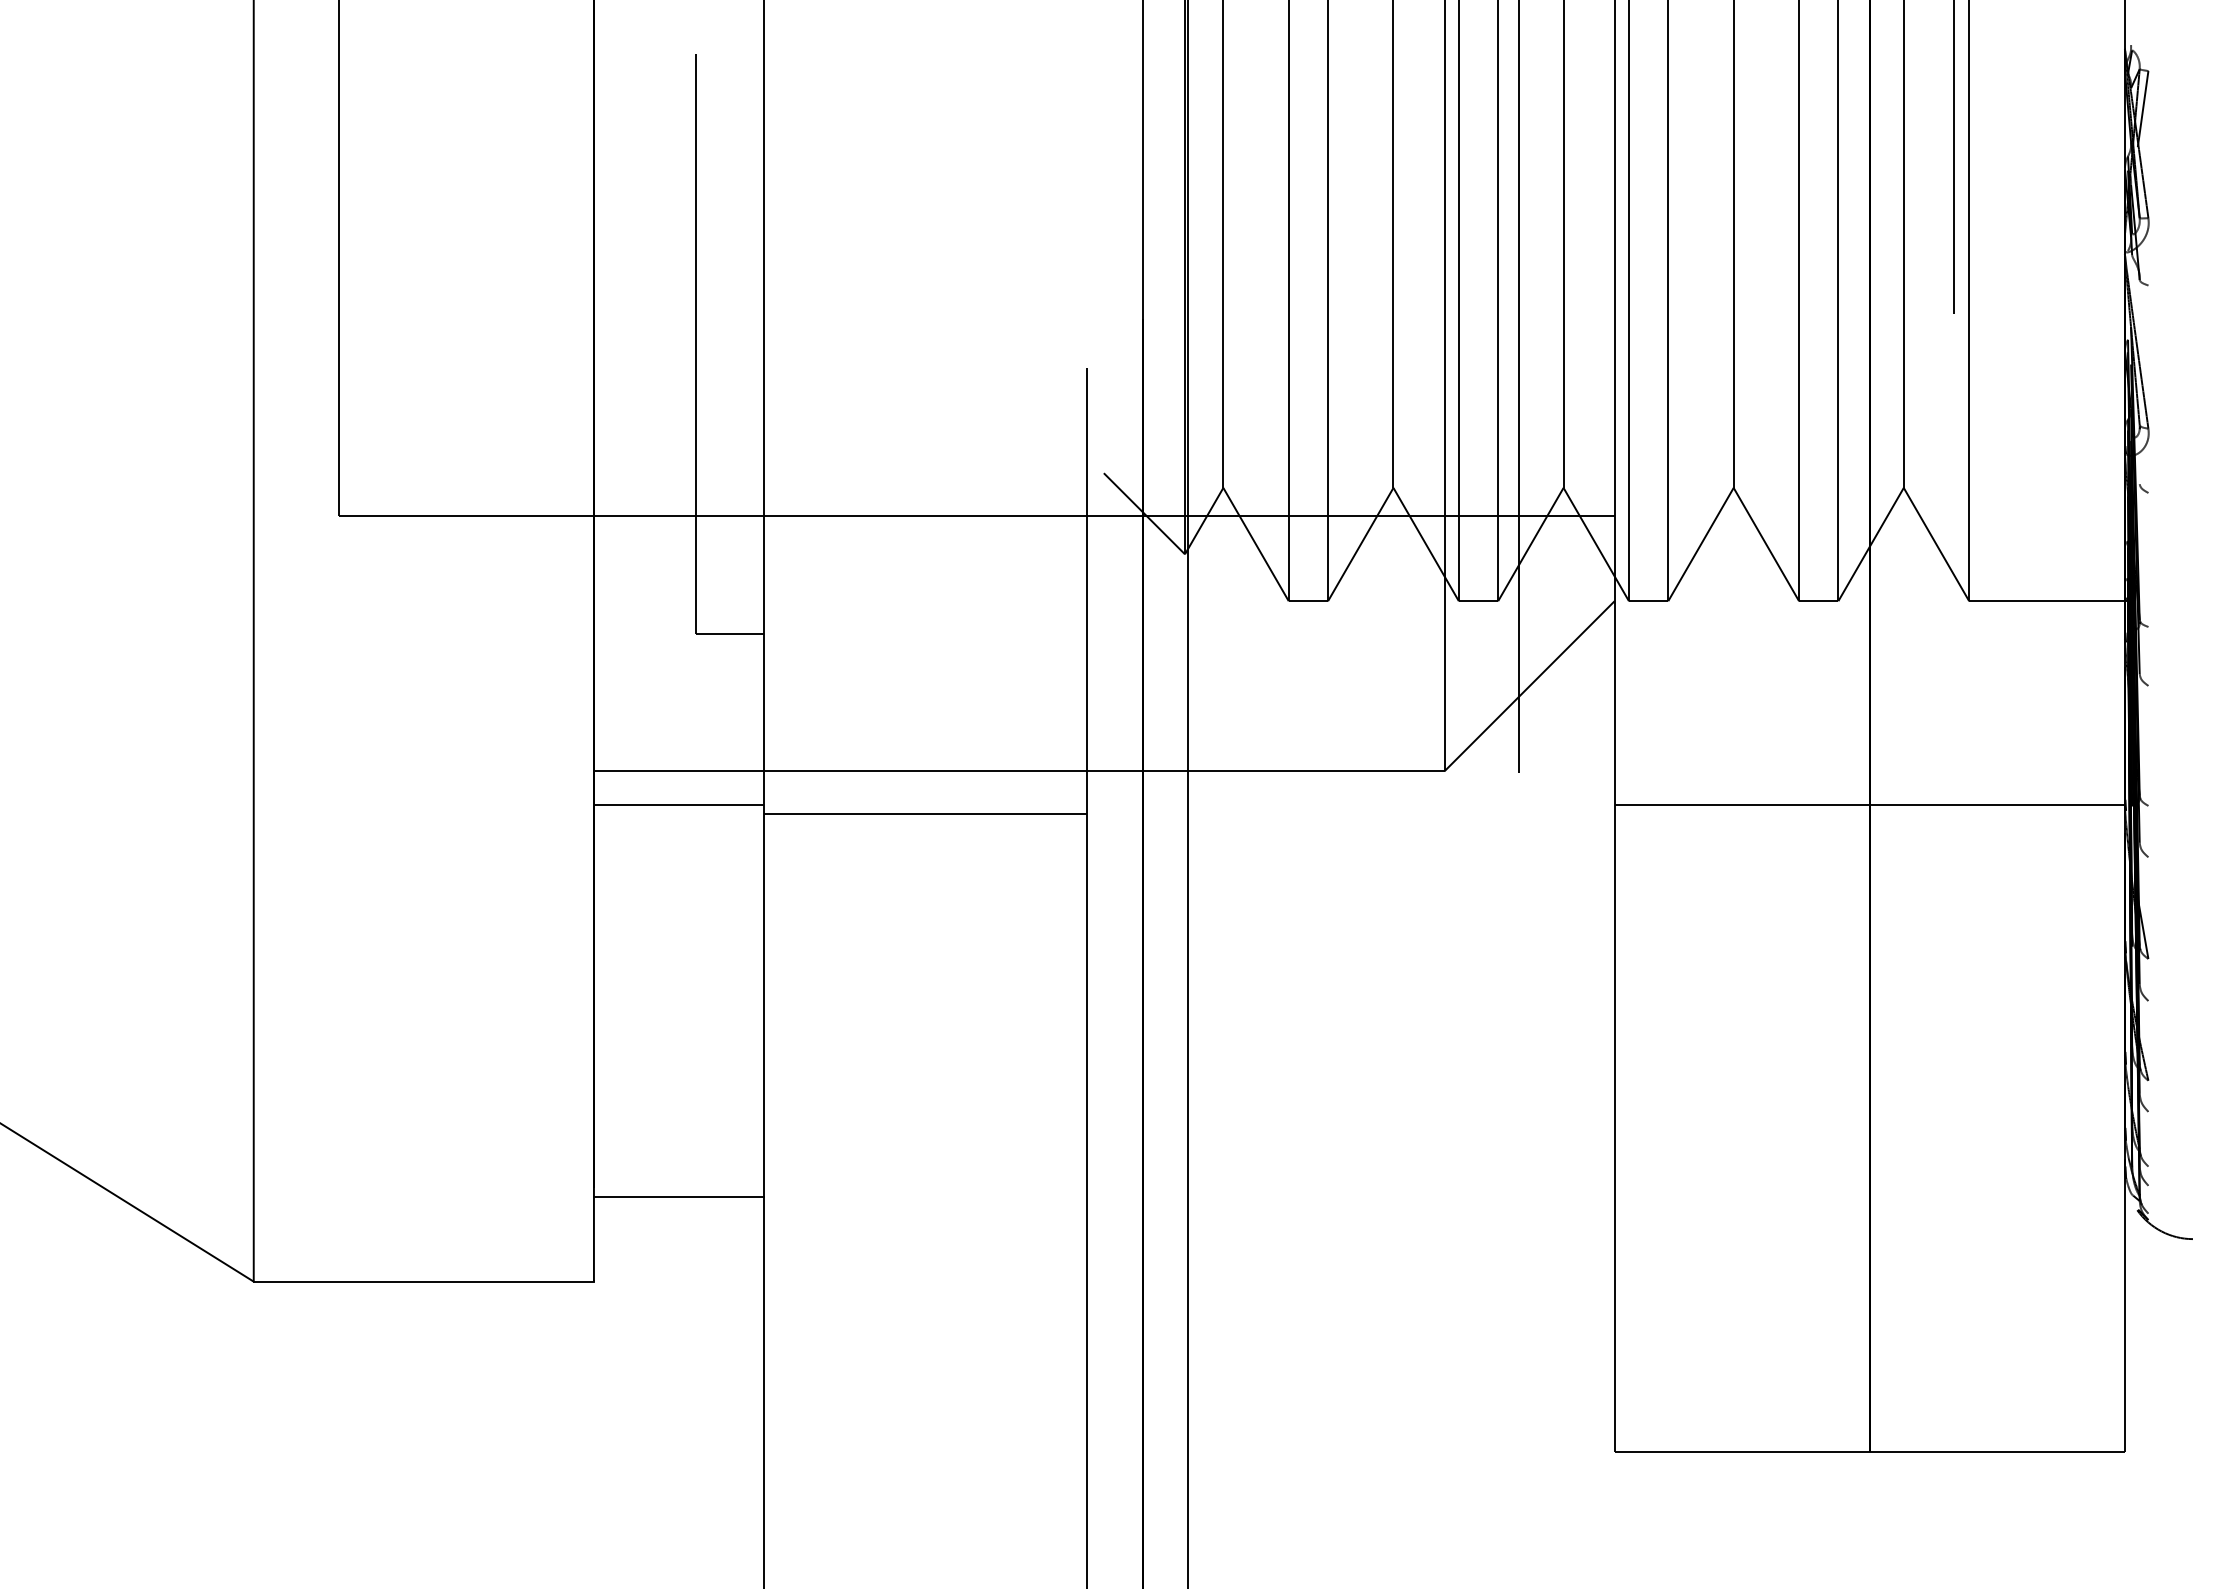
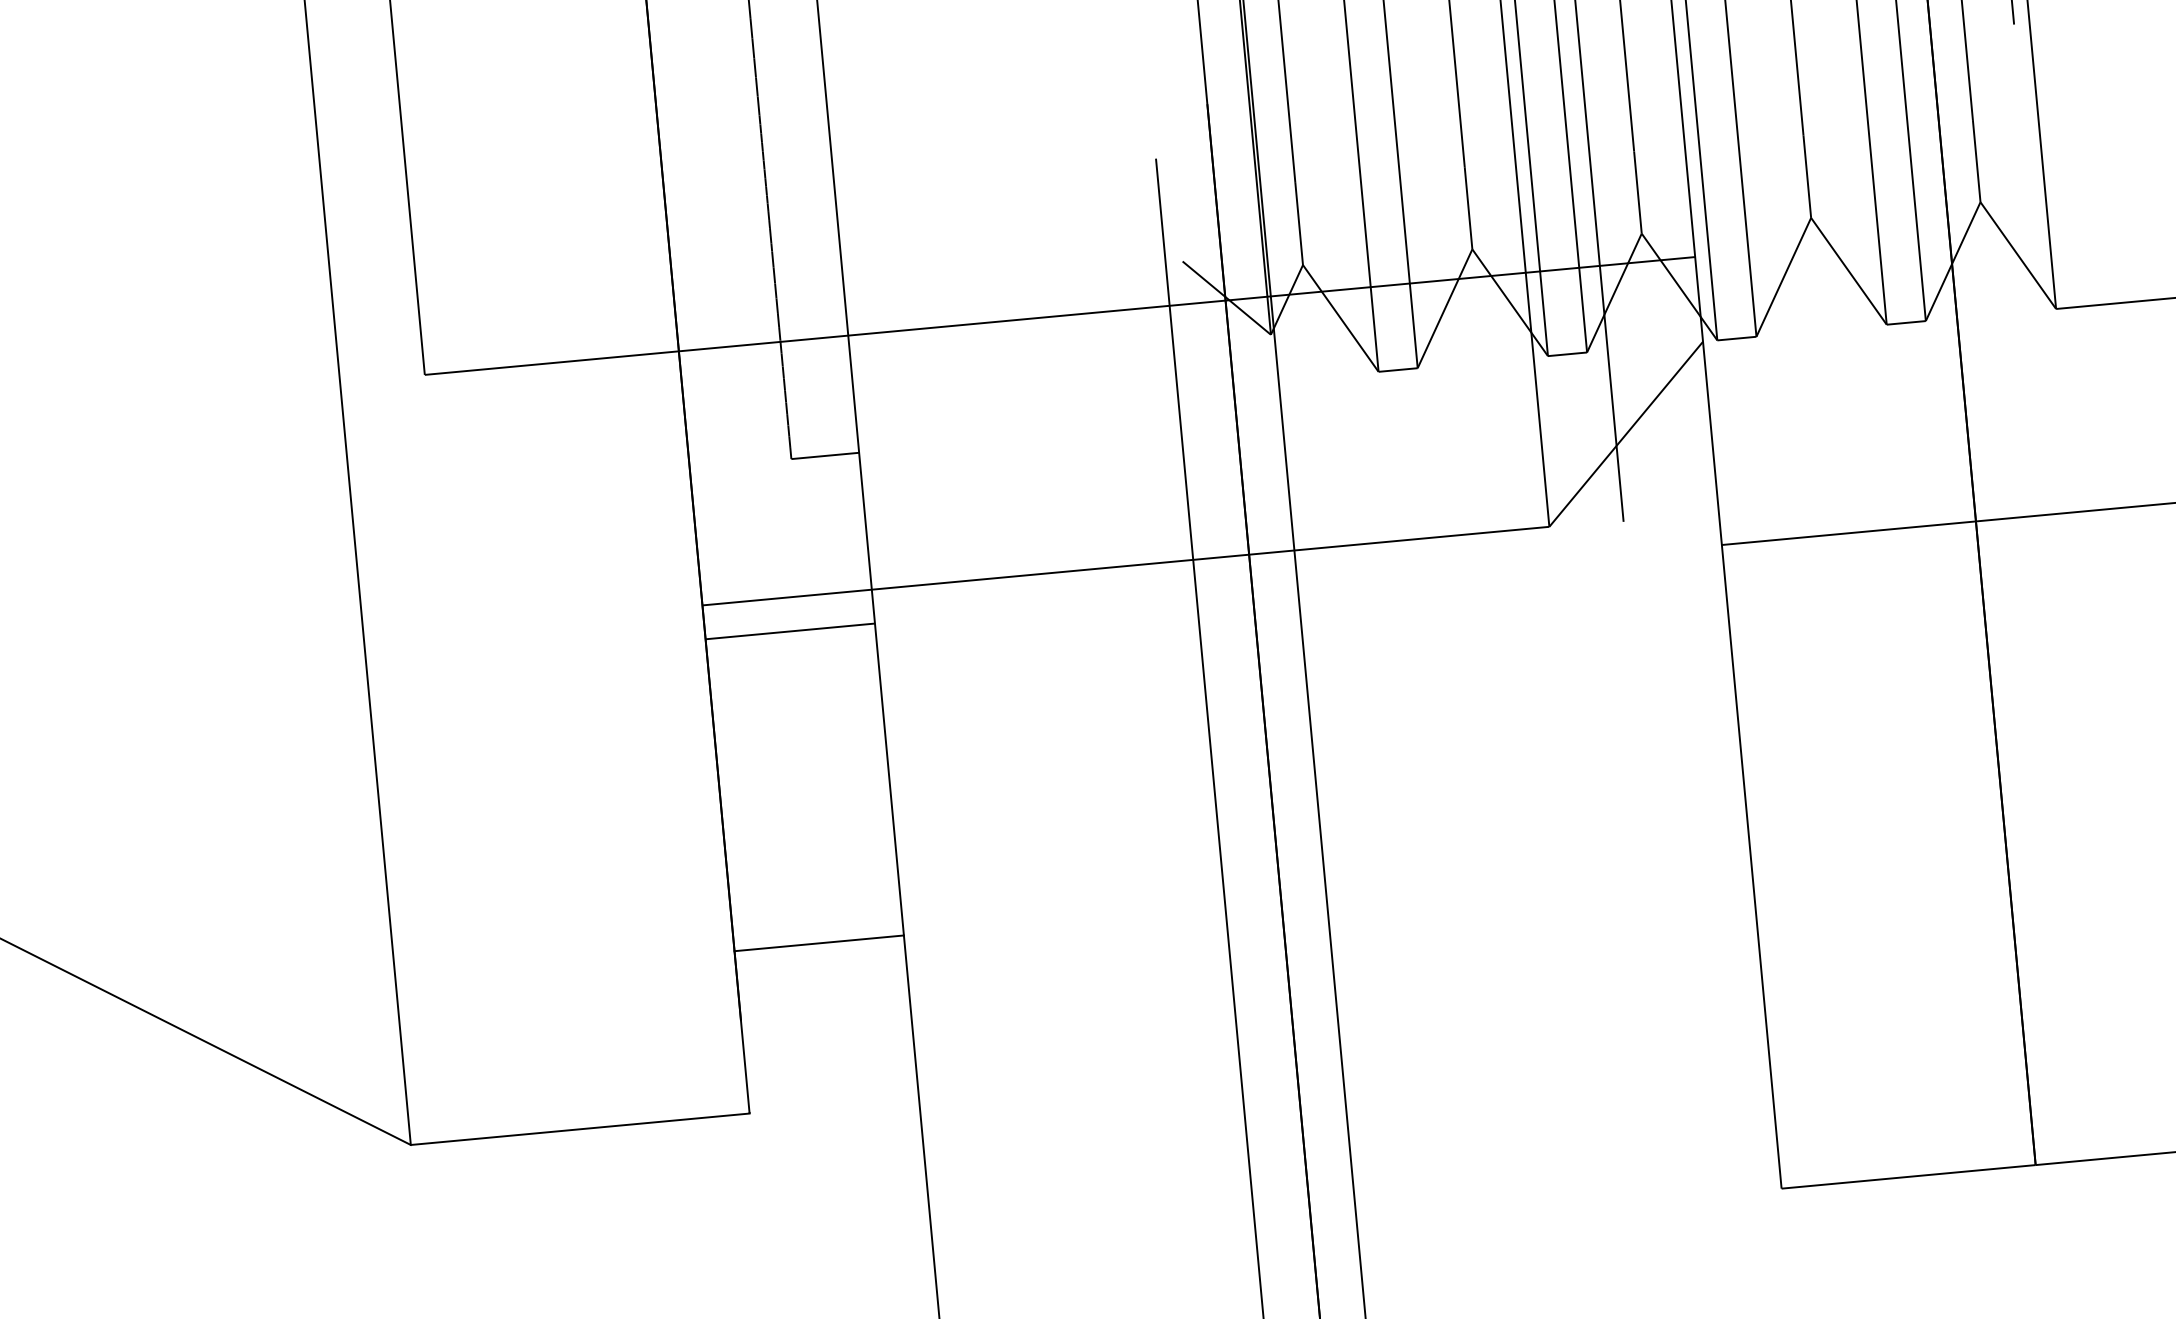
line: (925, 814) -> (1036, 617), removed
line: (678, 1196) -> (818, 943), moved

